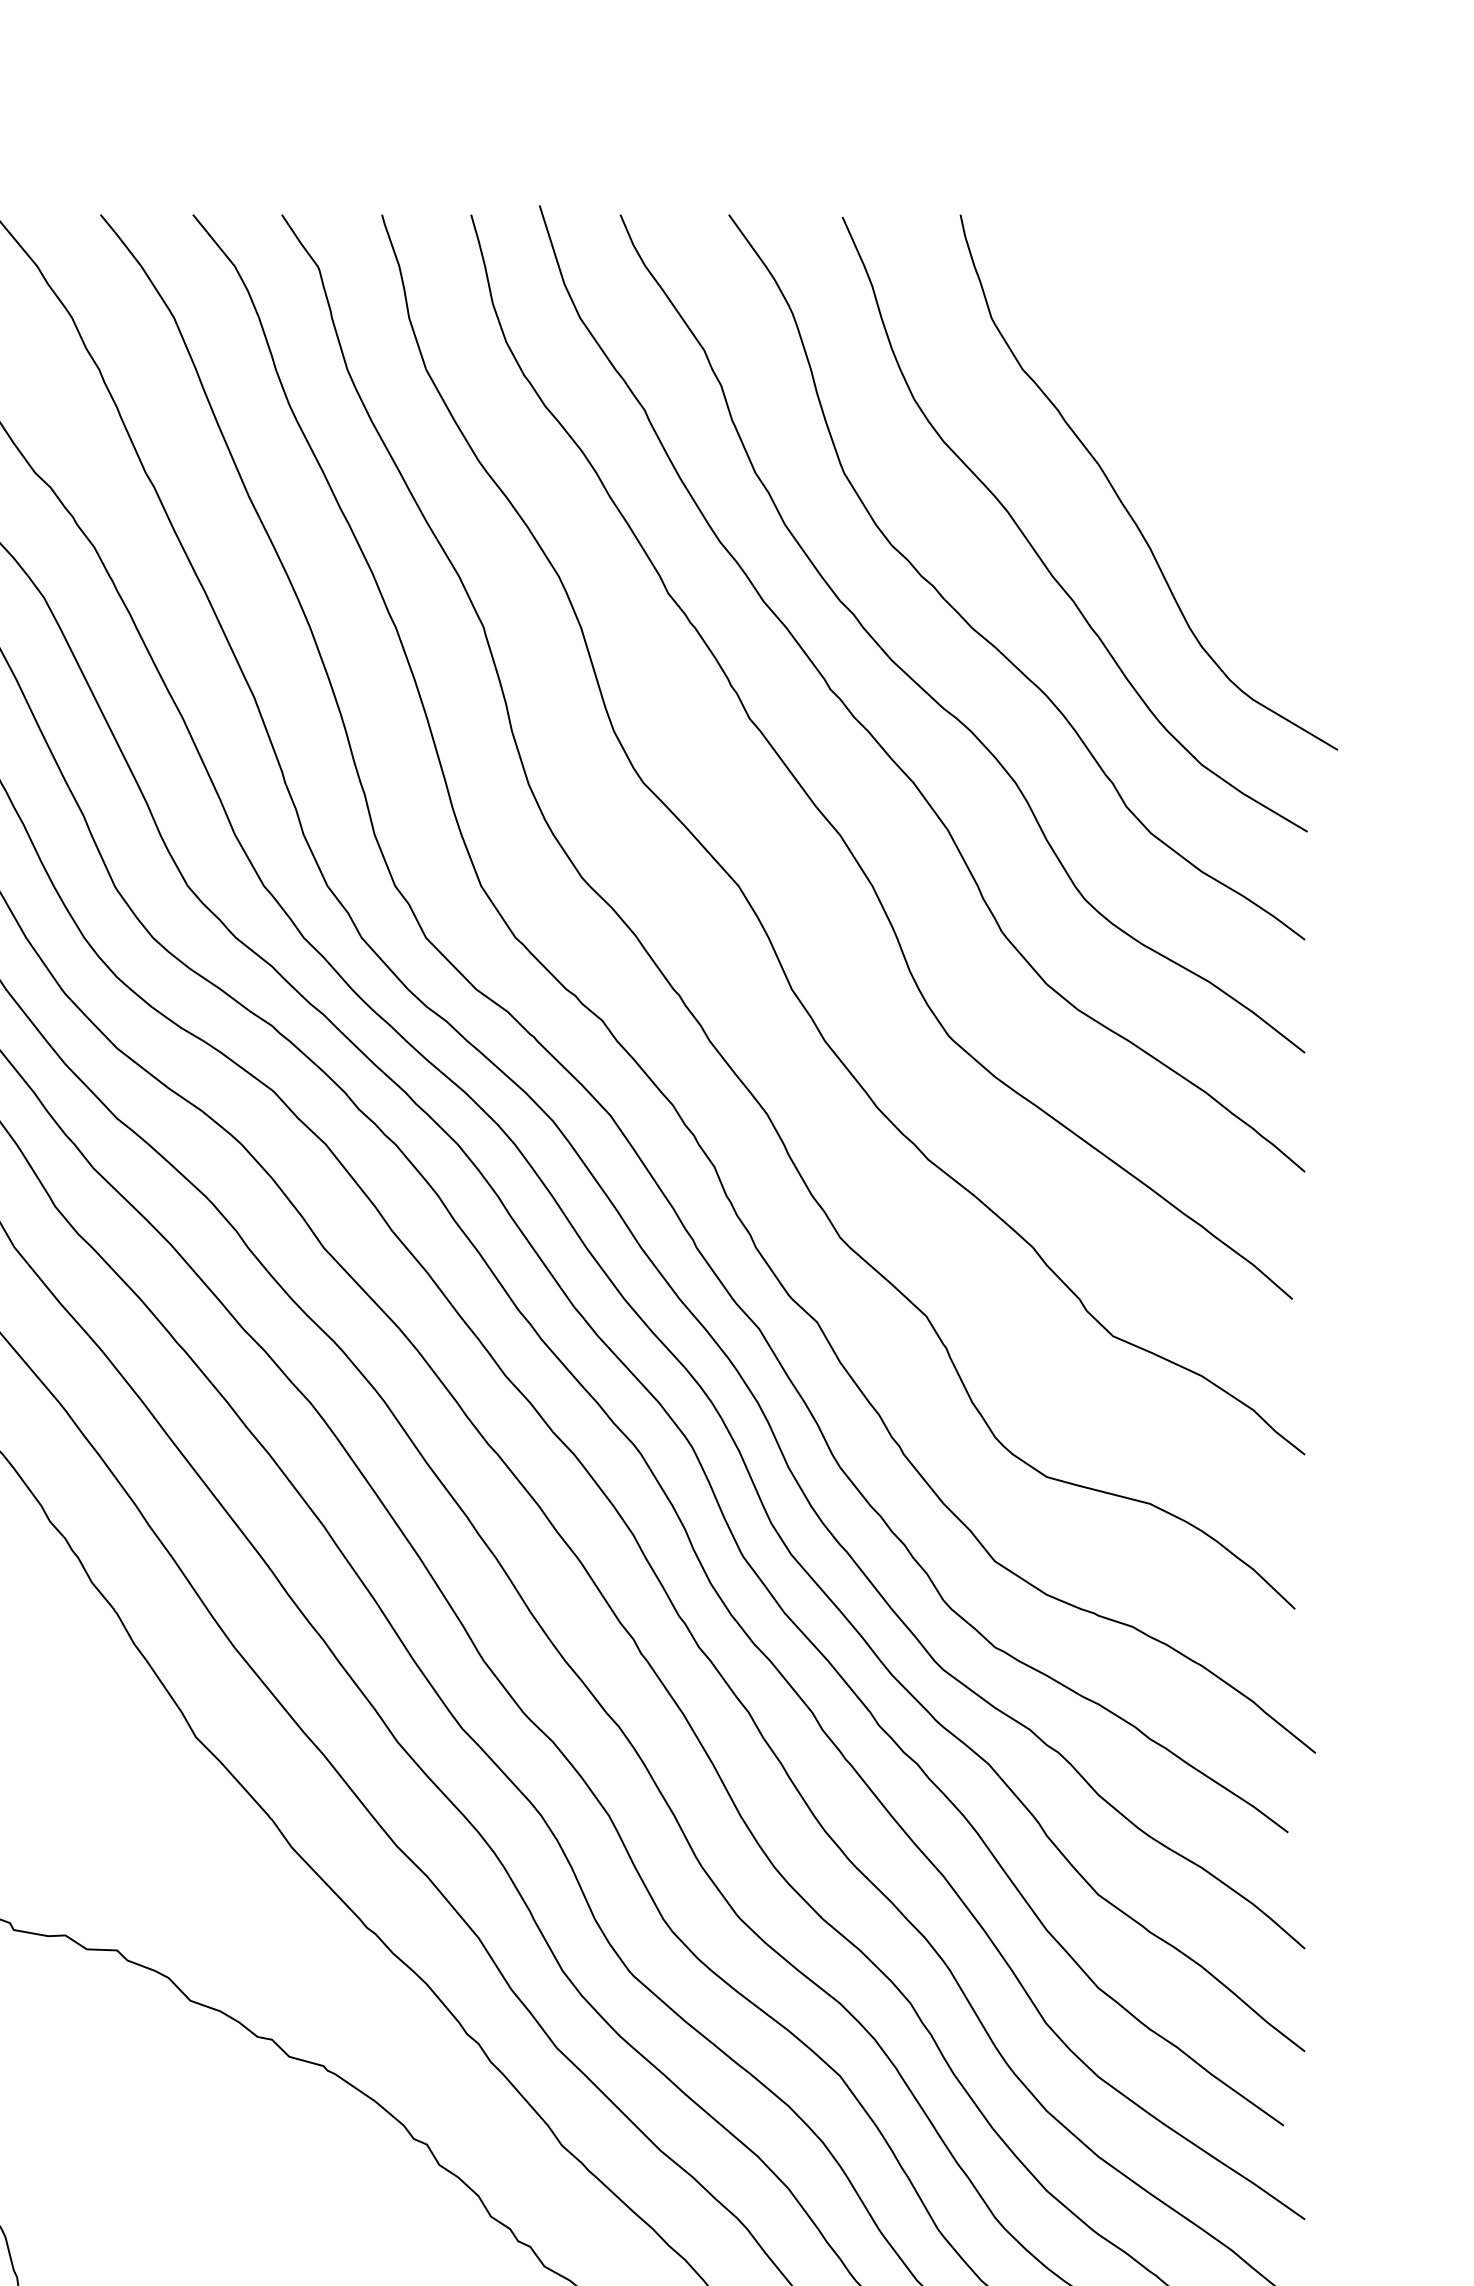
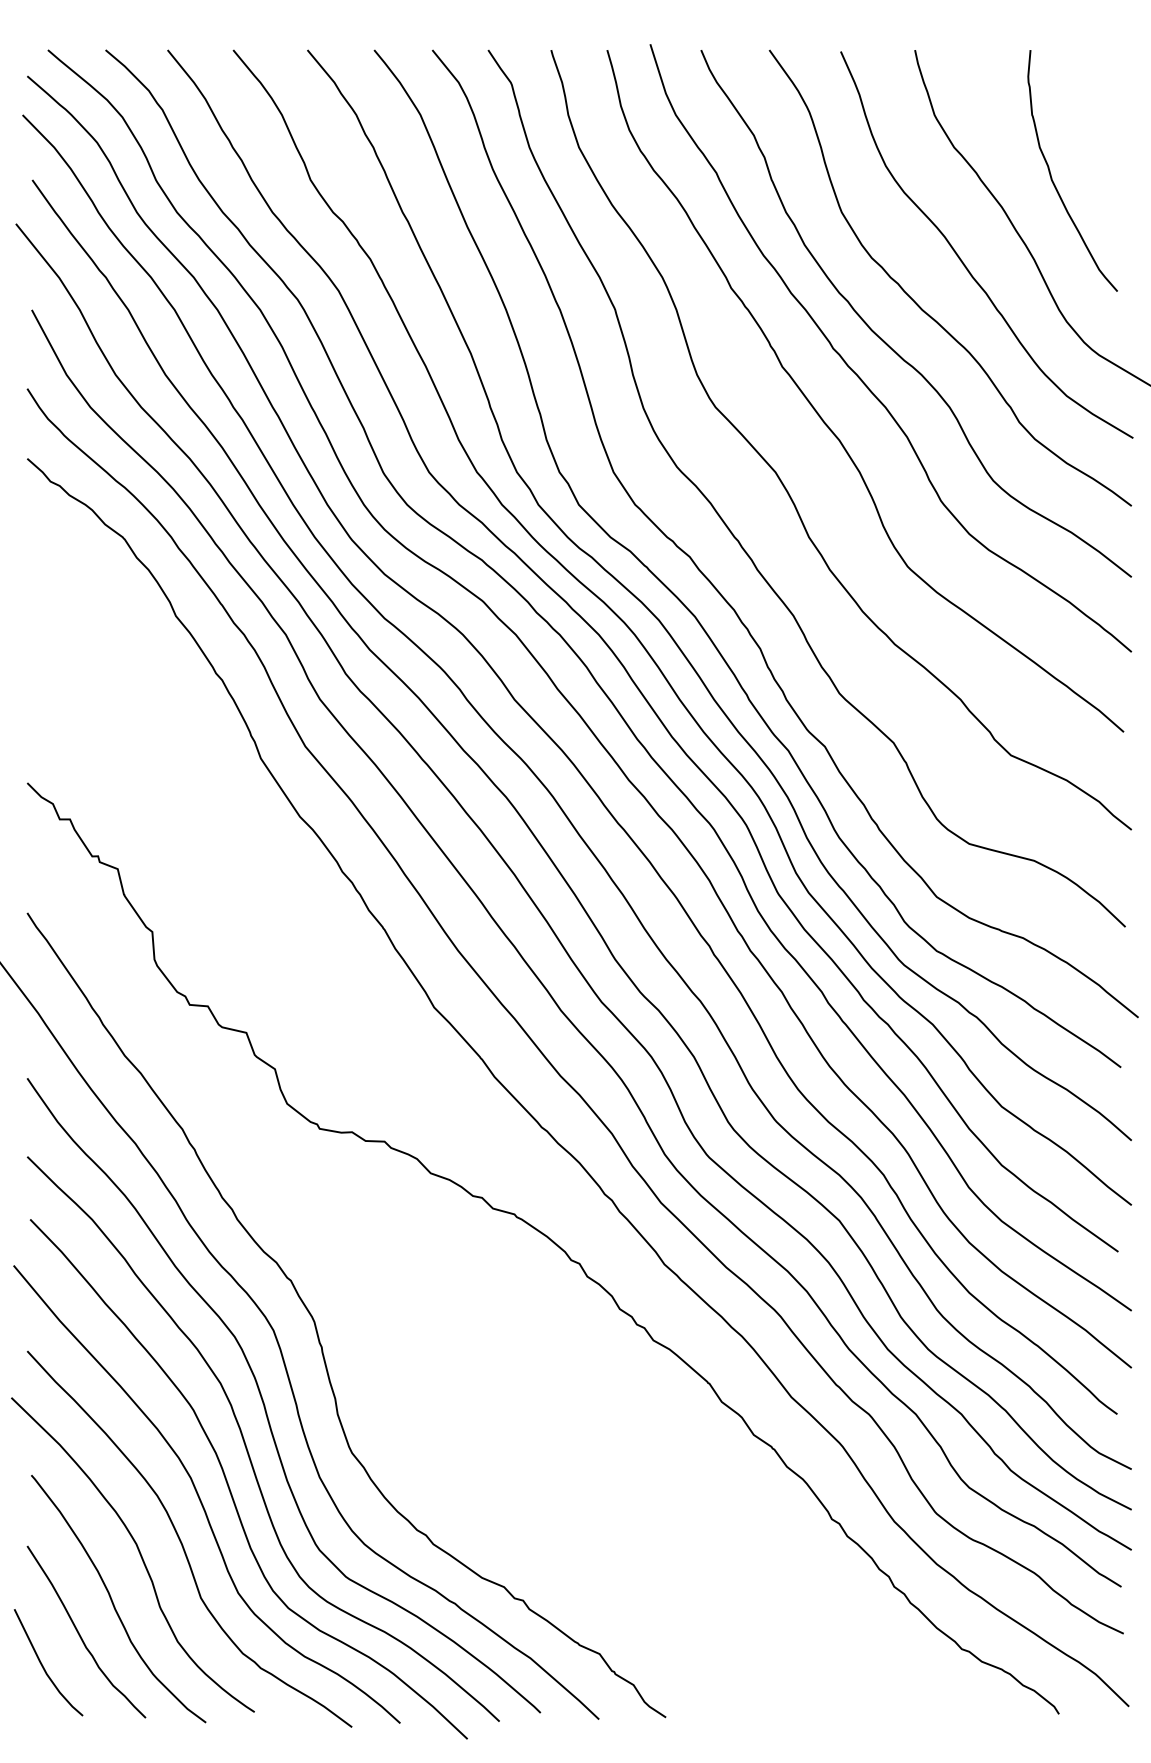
curve: (1179, 417) -> (1052, 177), added

